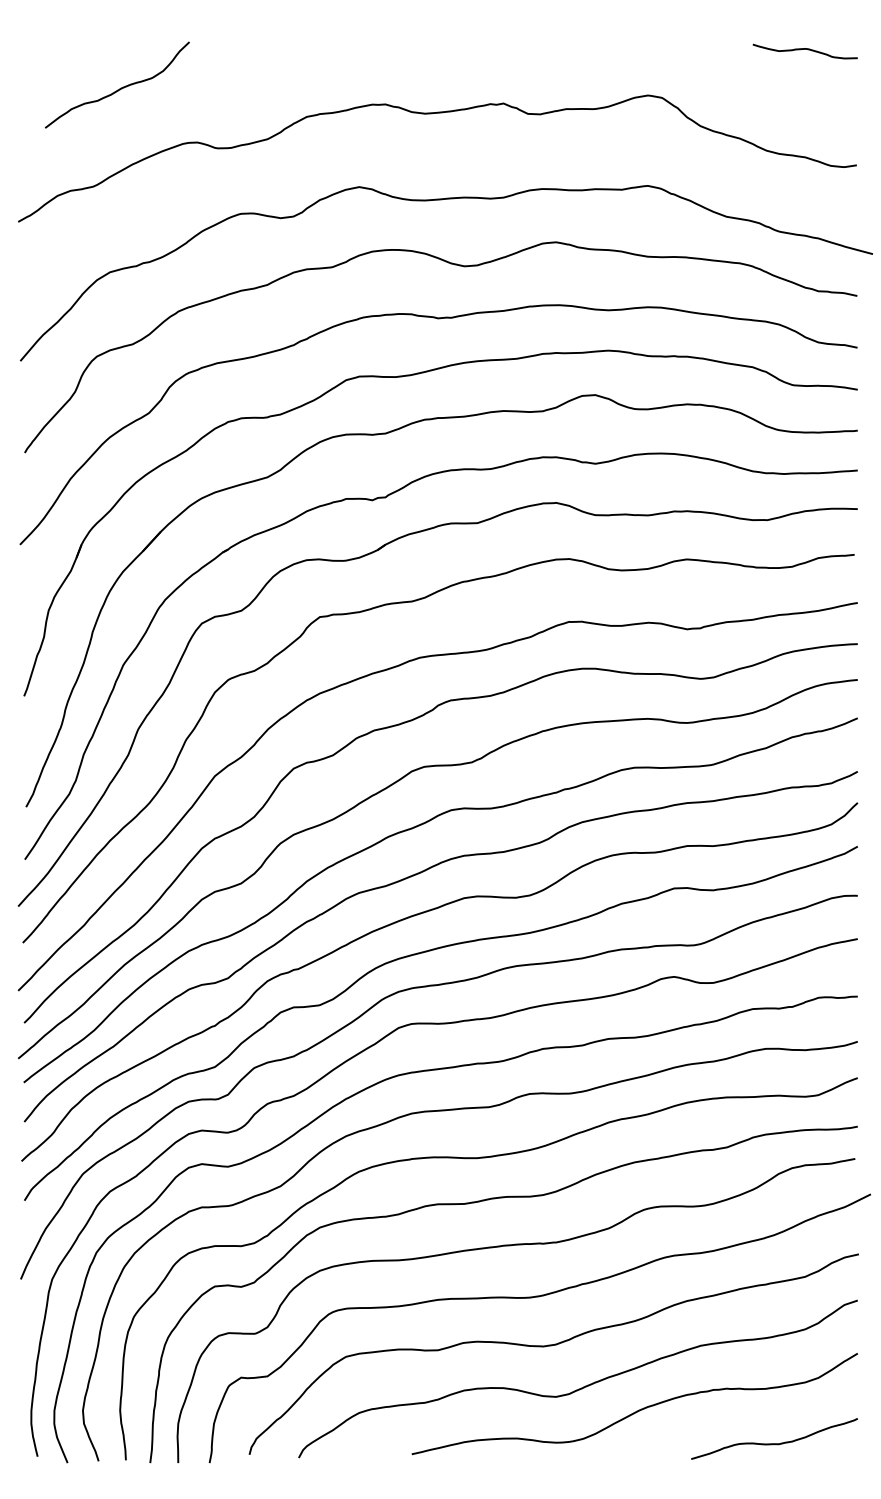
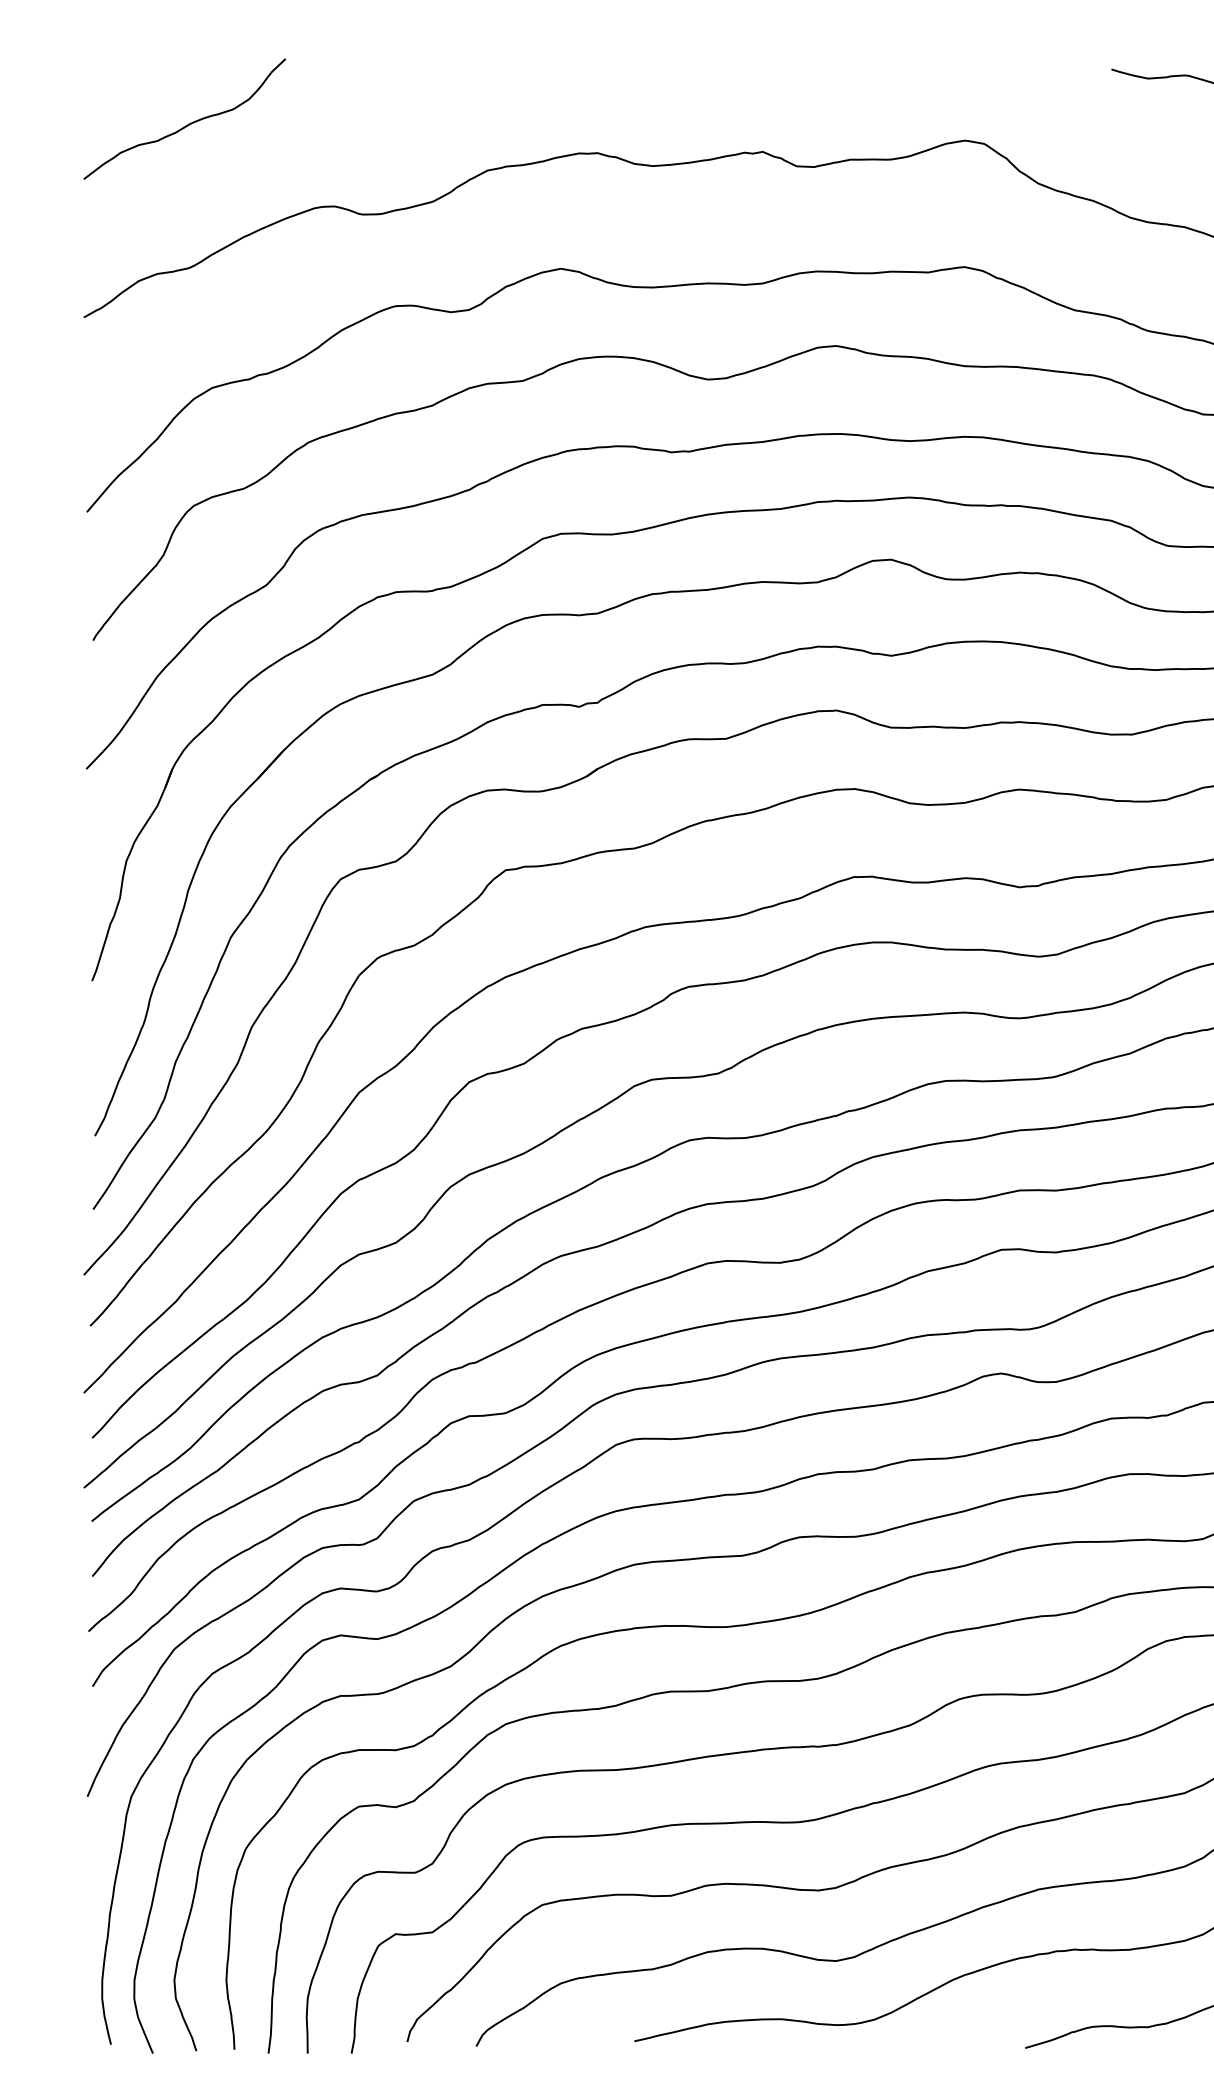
curve: (119, 88) -> (187, 123), moved

